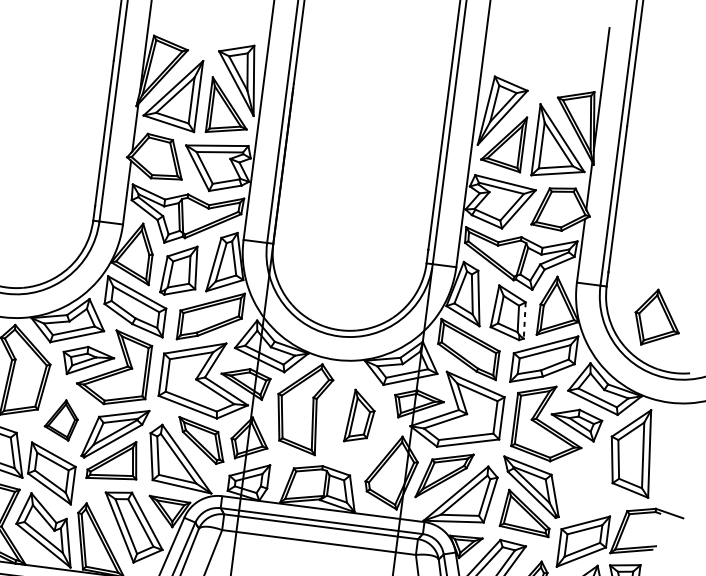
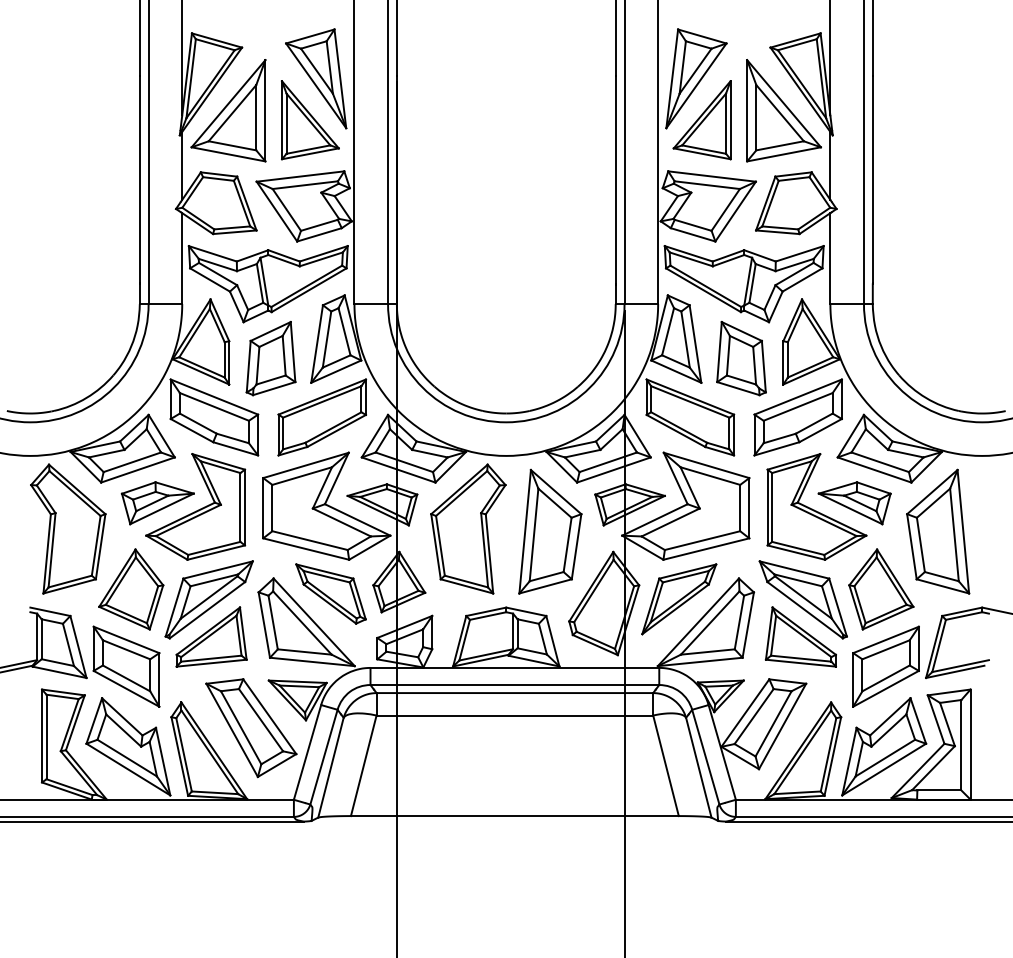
part: (657, 318) -> (881, 589), moved
line: (524, 320) -> (763, 366), dashed -> solid
part: (360, 416) -> (550, 531), size x1.67
part: (61, 419) -> (131, 589), size x1.43

